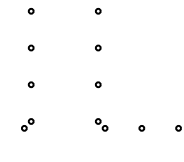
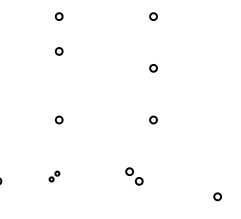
circle: (30, 47) -> (58, 50), moved
part: (27, 124) -> (53, 175), size x0.6
part: (101, 124) -> (134, 175), moved
circle: (141, 128) -> (217, 197), moved

